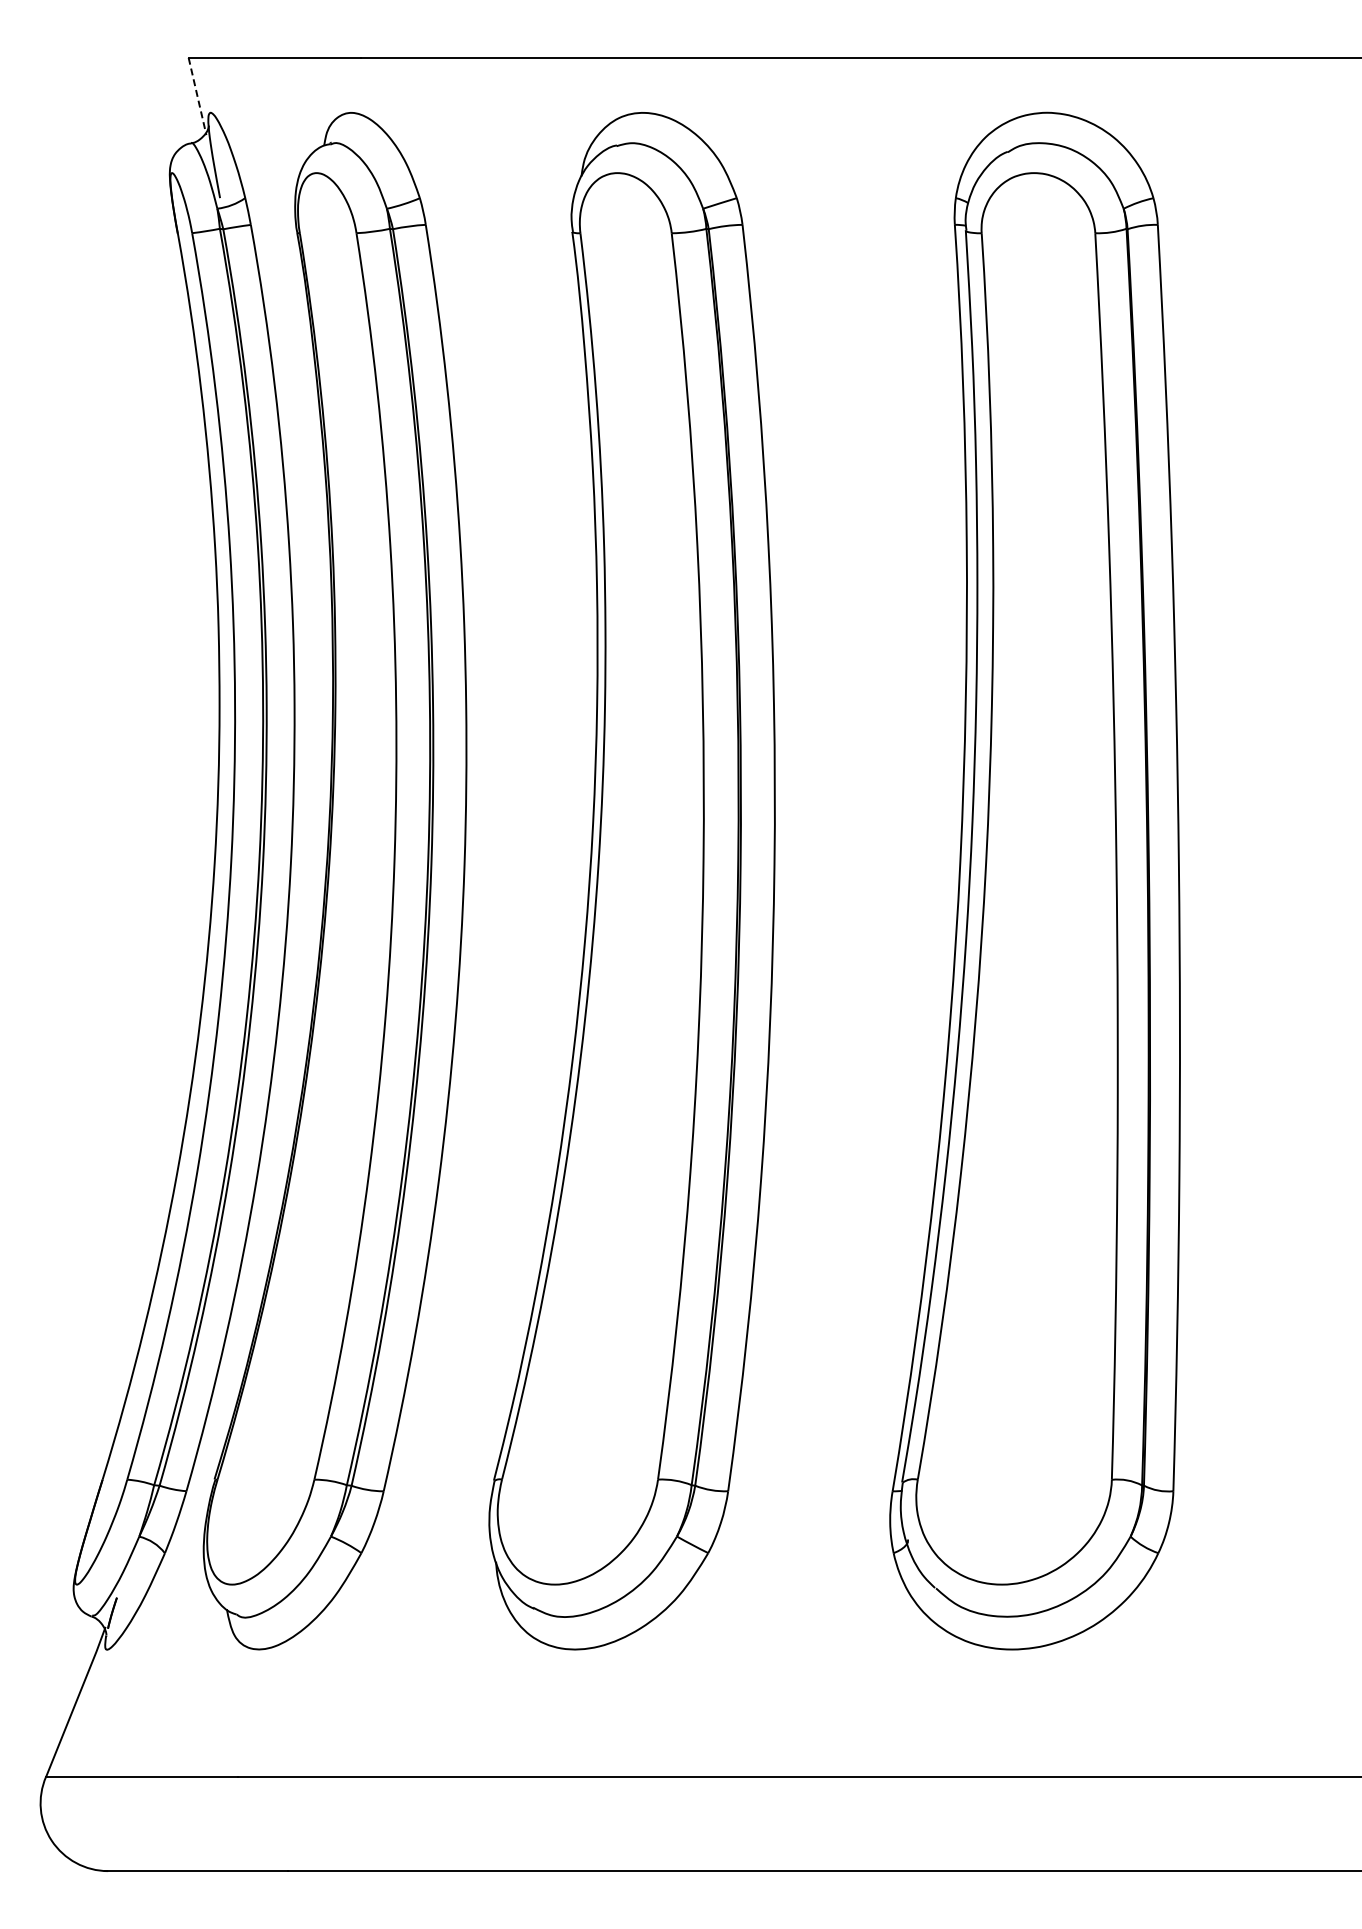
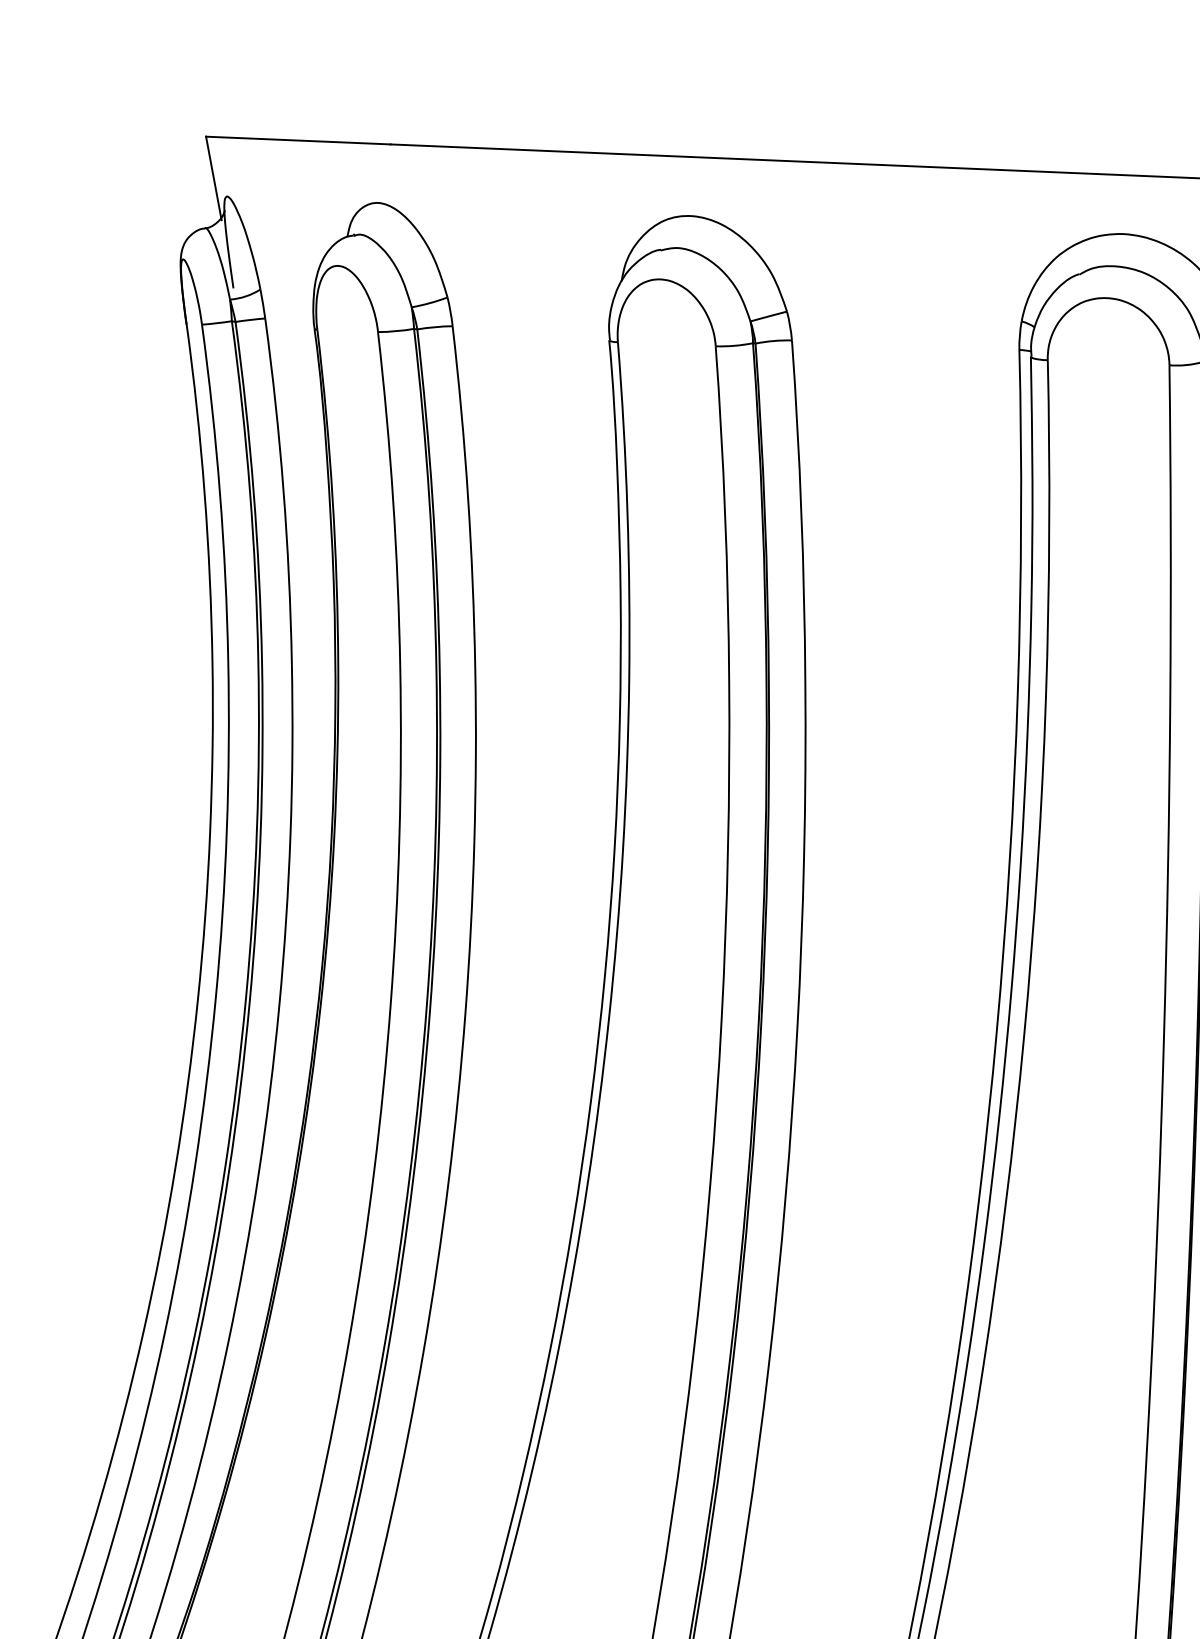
line: (197, 96) -> (213, 178), dashed -> solid

